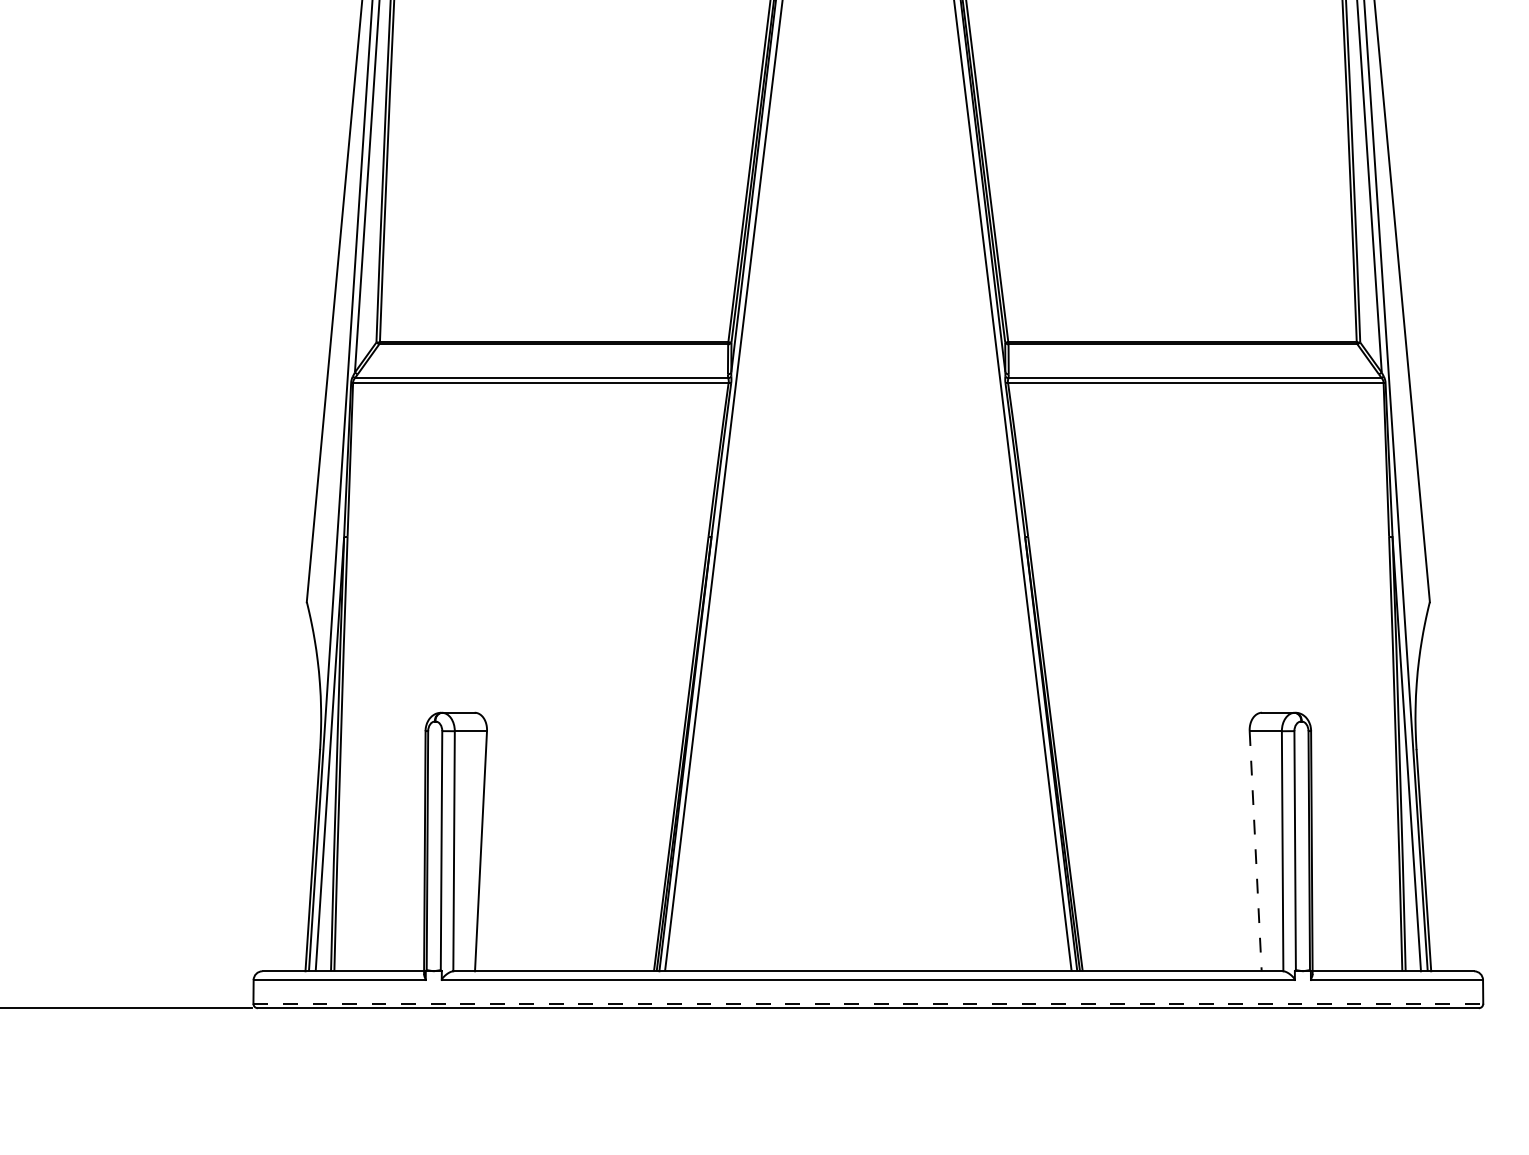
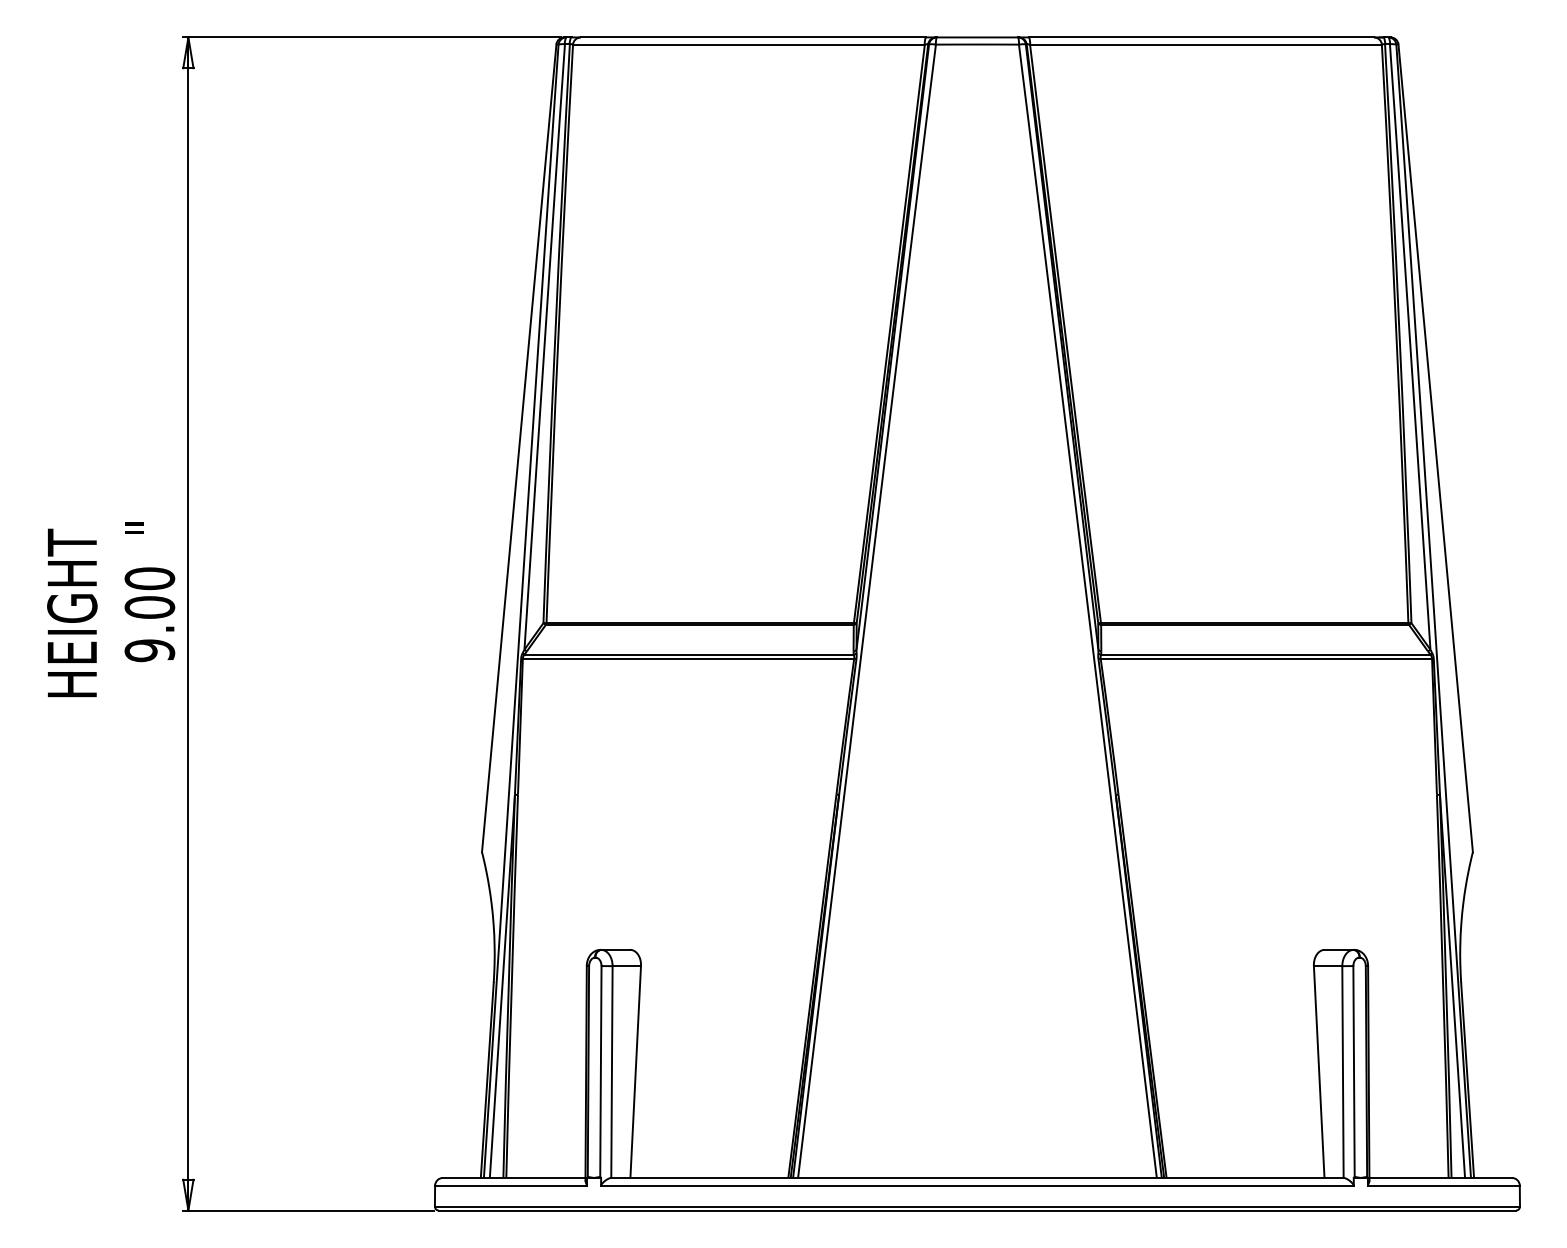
line: (1256, 851) -> (1319, 1072), dashed -> solid
line: (868, 1003) -> (977, 1206), dashed -> solid

